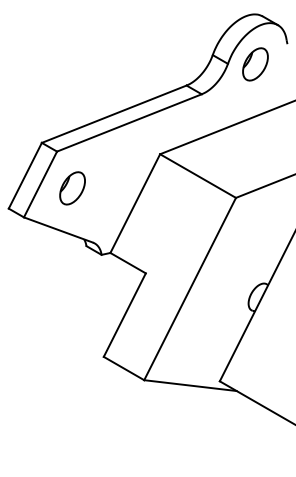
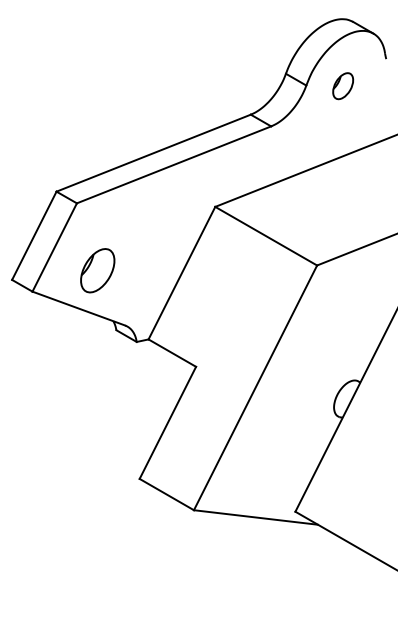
part: (254, 63) -> (342, 85), size x0.6
part: (72, 188) -> (97, 270), moved

